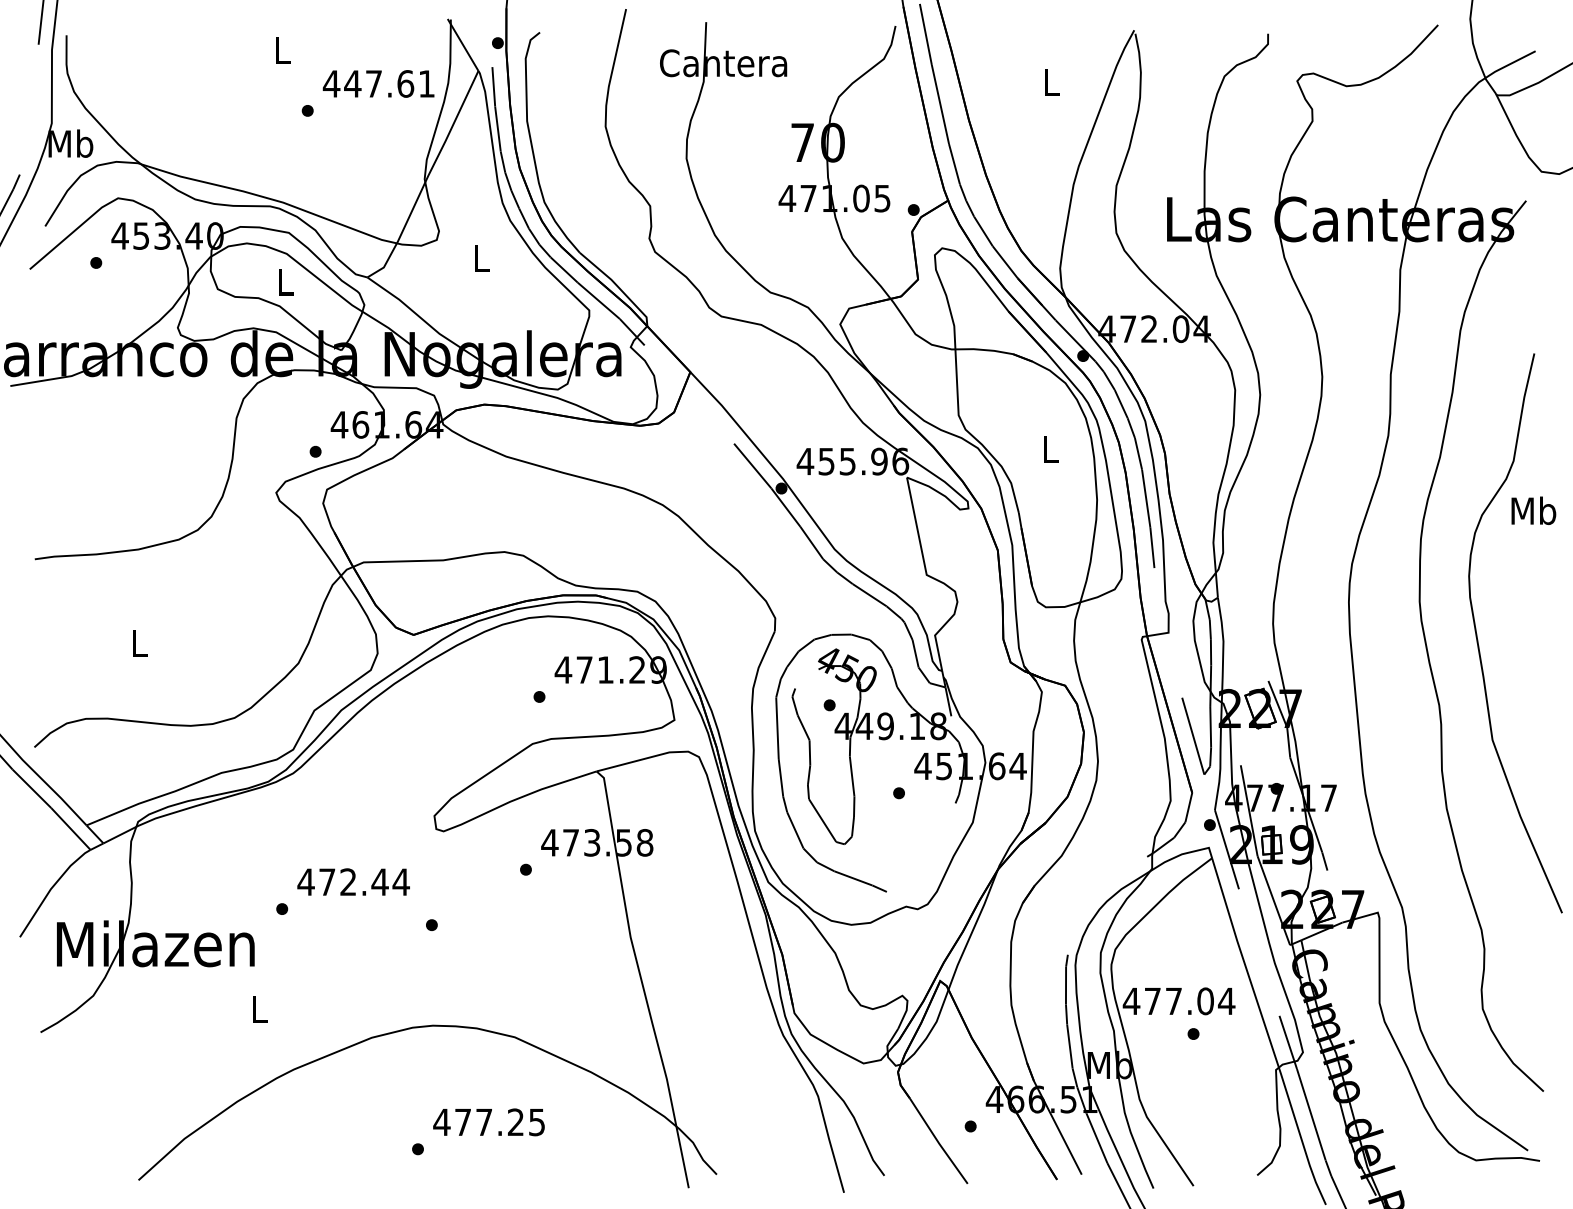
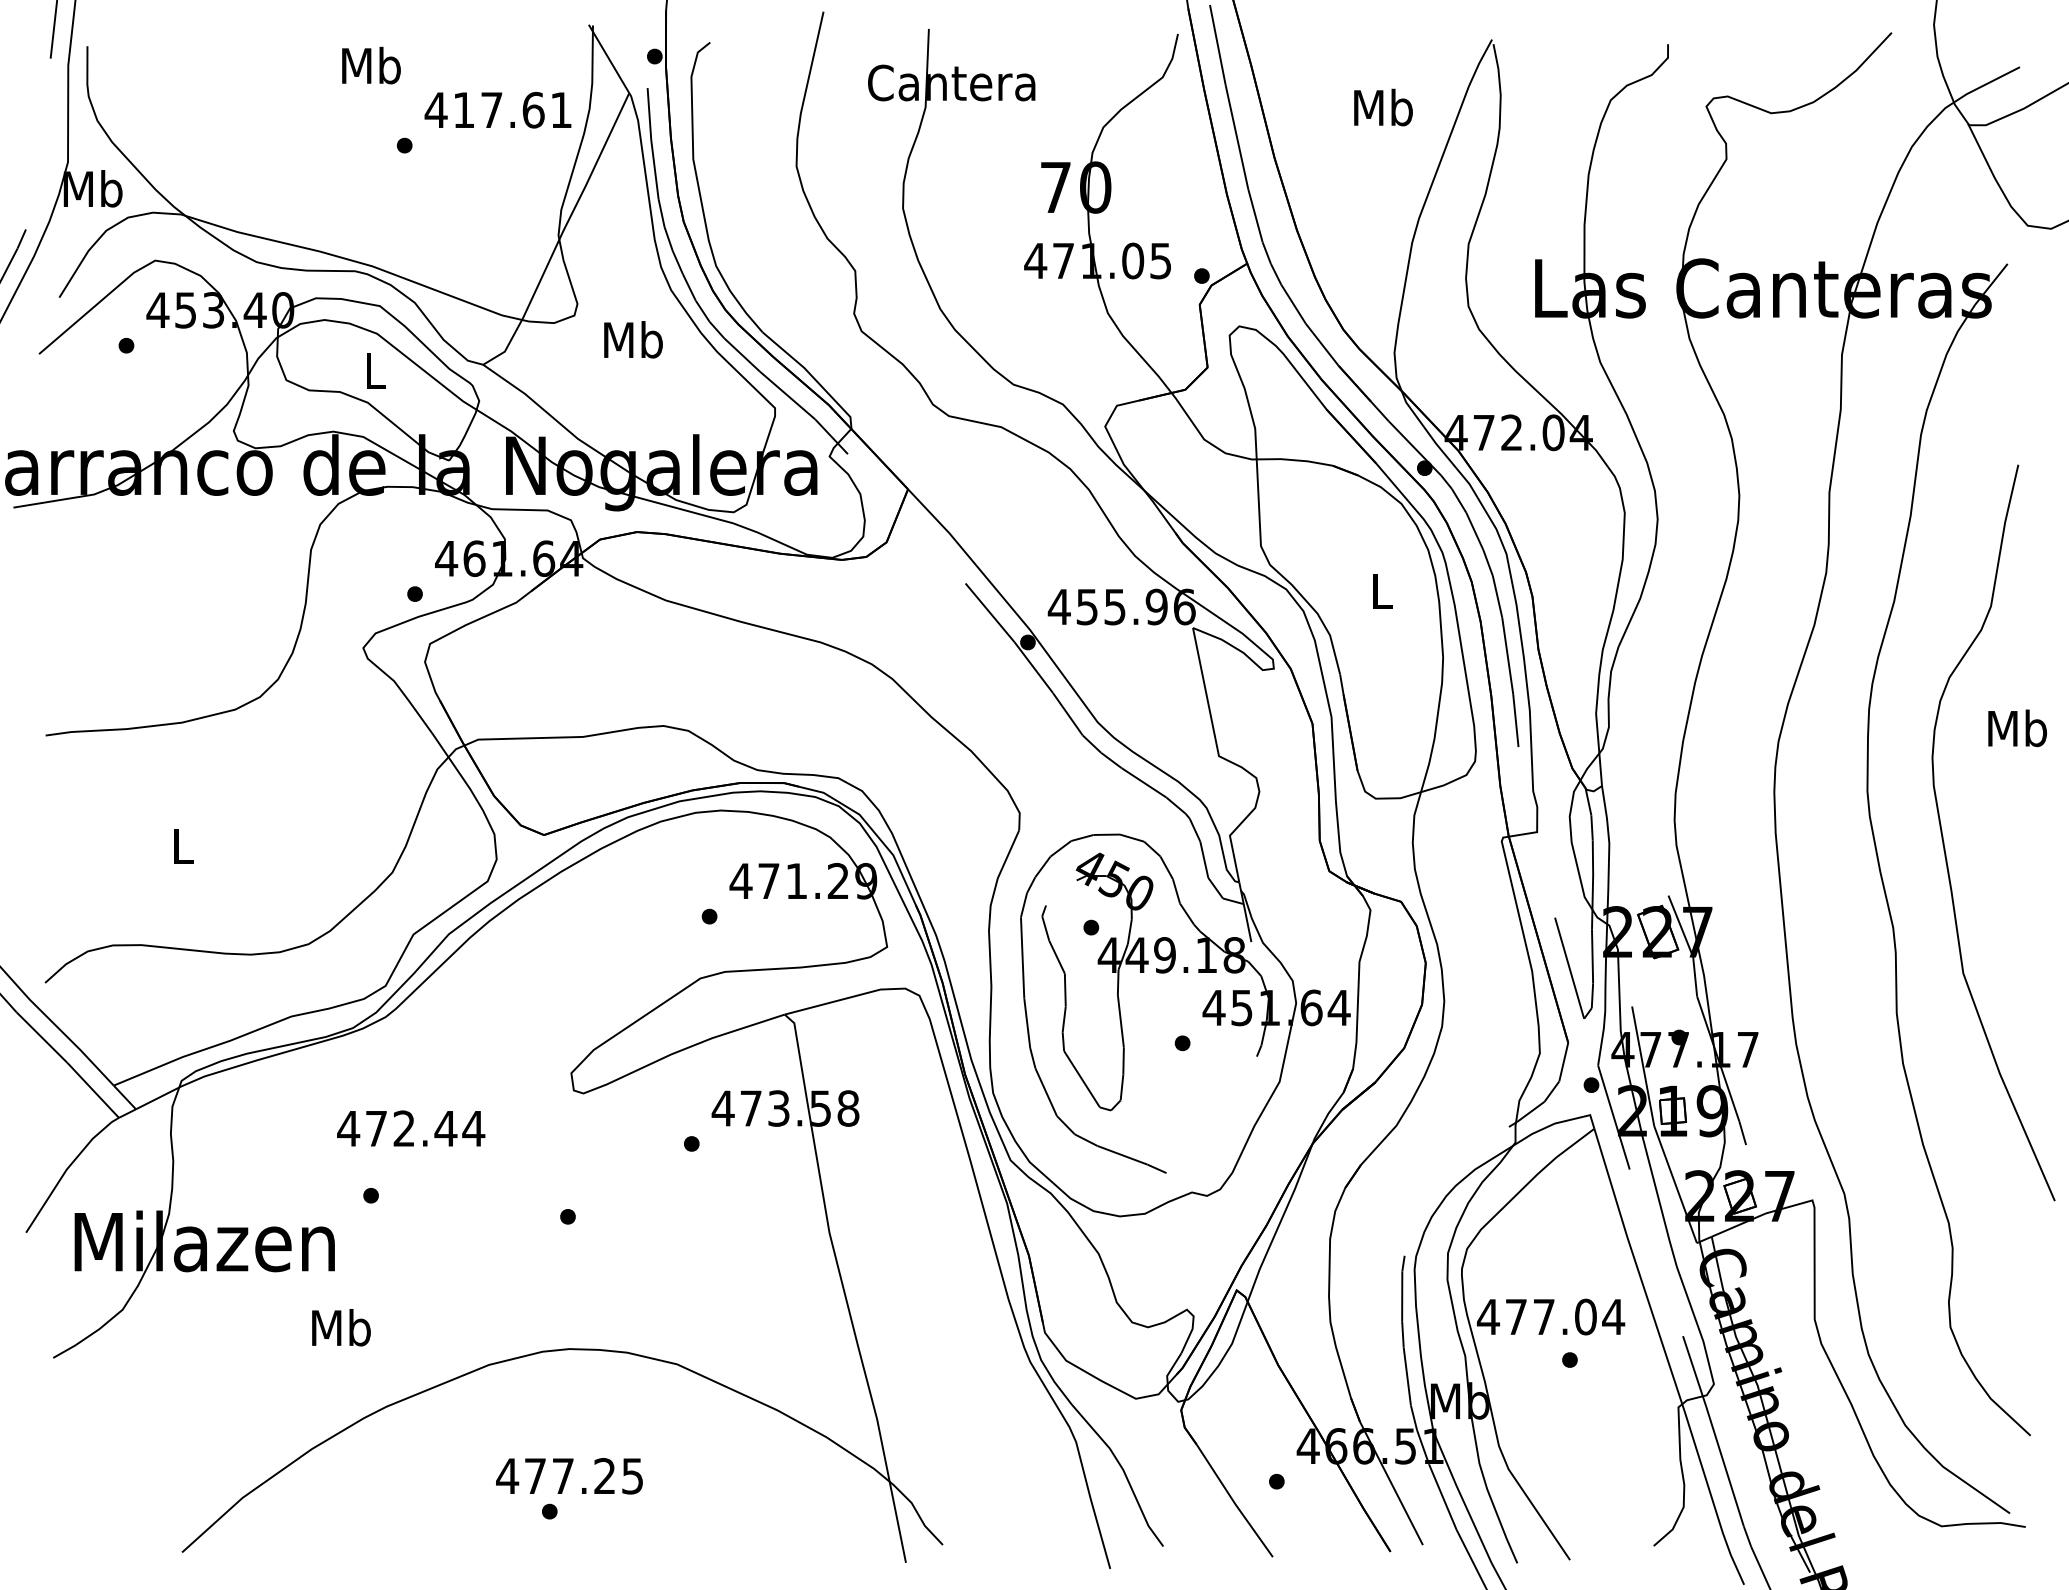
text: (282, 49) -> (371, 64), L -> Mb
text: (1051, 81) -> (1383, 106), L -> Mb
text: (352, 83) -> (463, 109), 447.61 -> 417.61
text: (481, 258) -> (633, 339), L -> Mb
text: (1533, 510) -> (2017, 727), moved
text: (353, 881) -> (410, 1127), moved
text: (259, 1009) -> (341, 1327), L -> Mb
text: (488, 1122) -> (568, 1476), moved

